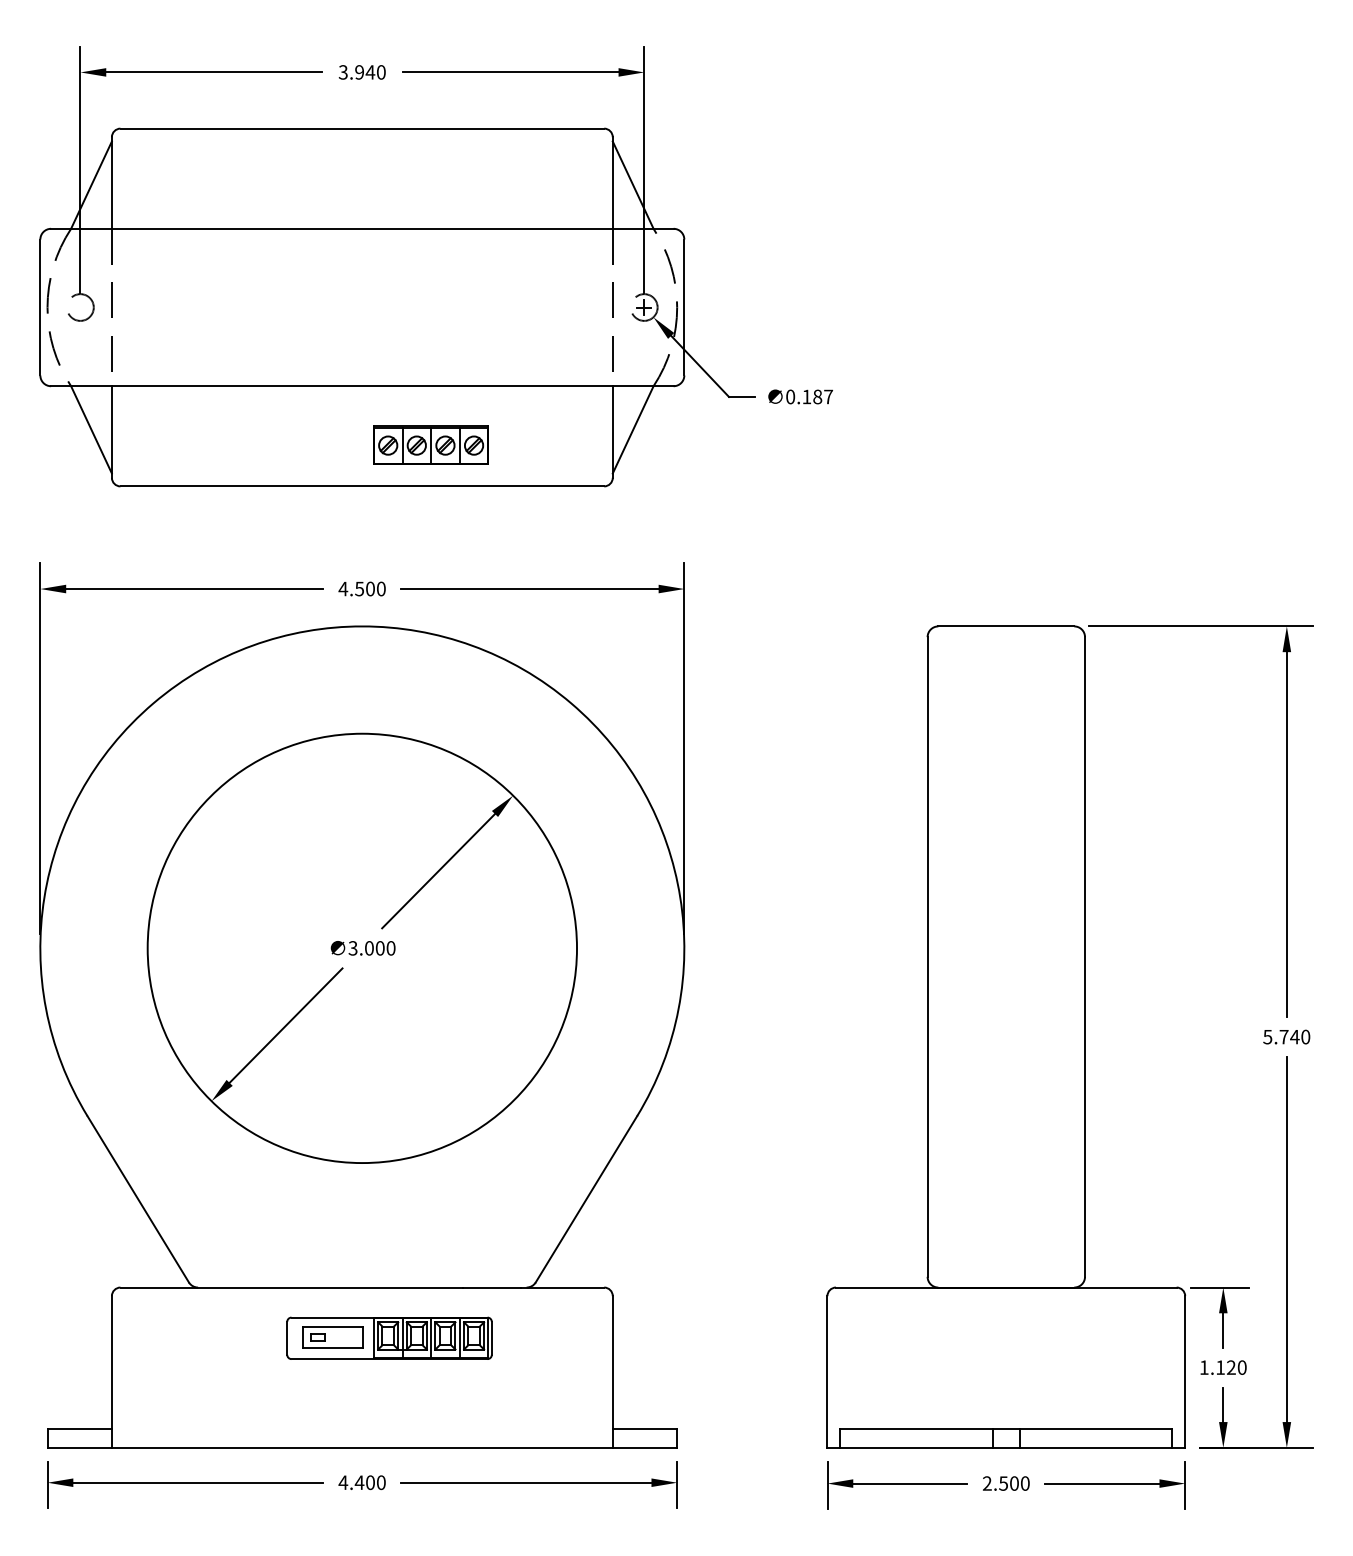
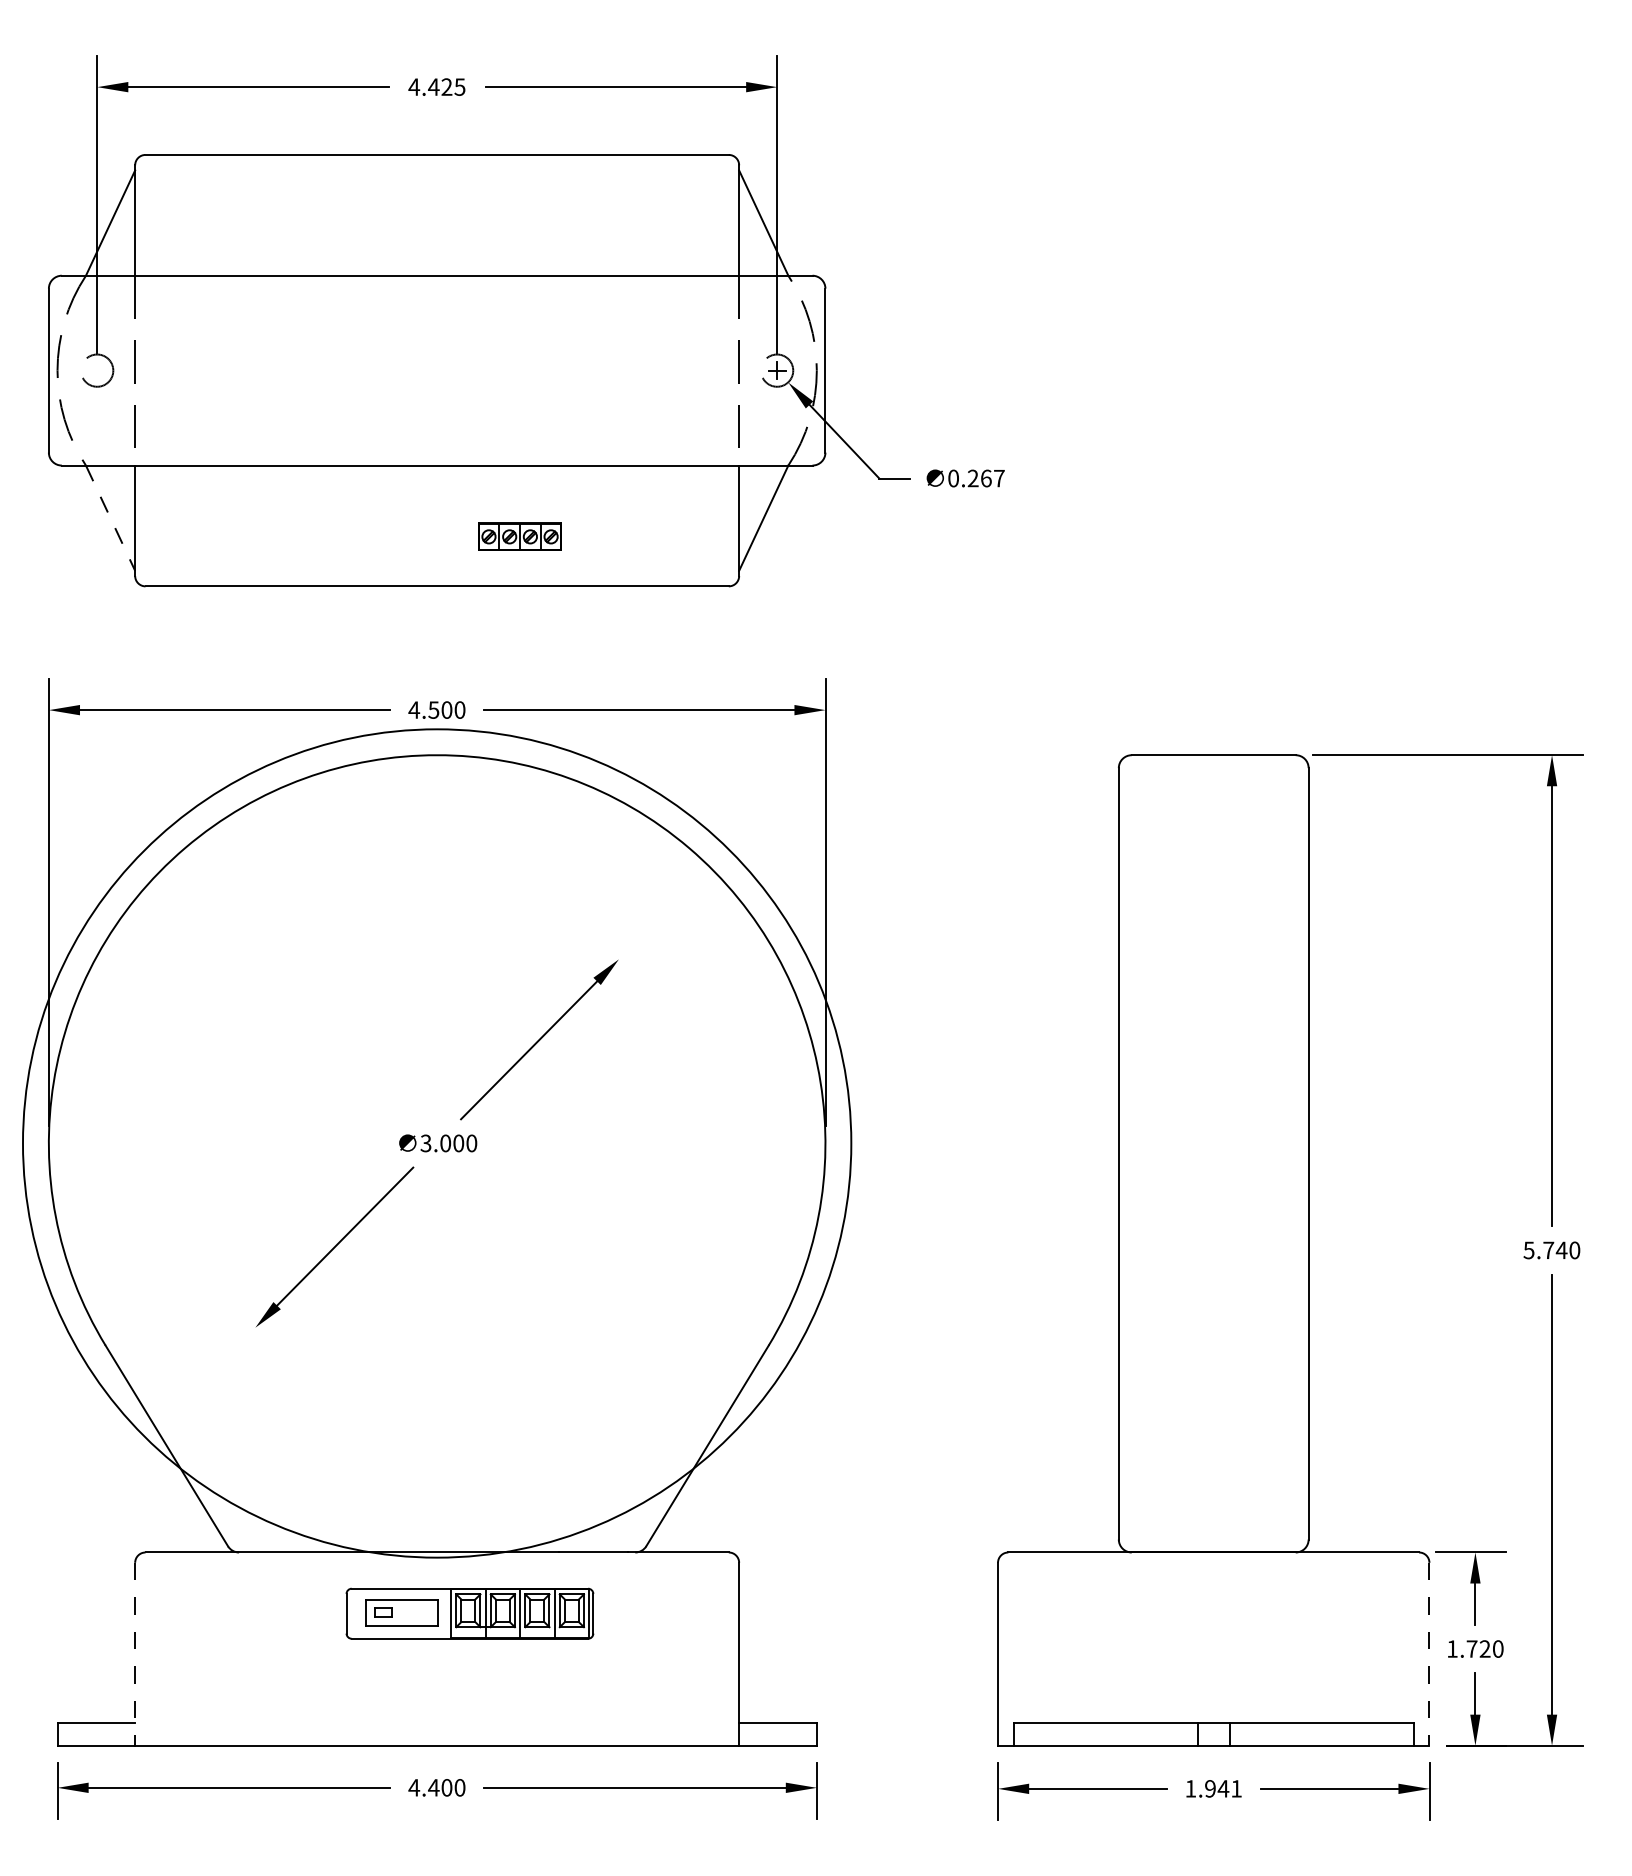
text: (361, 72) -> (436, 87), 3.940 -> 4.425
text: (812, 396) -> (980, 477), 0.187 -> 0.267
line: (91, 430) -> (110, 518), solid -> dashed
part: (430, 444) -> (519, 535), size x0.6
circle: (362, 948) -> (437, 1143), size x1.6
text: (1220, 1367) -> (1472, 1648), 1.120 -> 1.720
line: (1185, 1371) -> (1429, 1653), solid -> dashed
line: (111, 1372) -> (134, 1654), solid -> dashed
text: (1005, 1483) -> (1212, 1788), 2.500 -> 1.941

